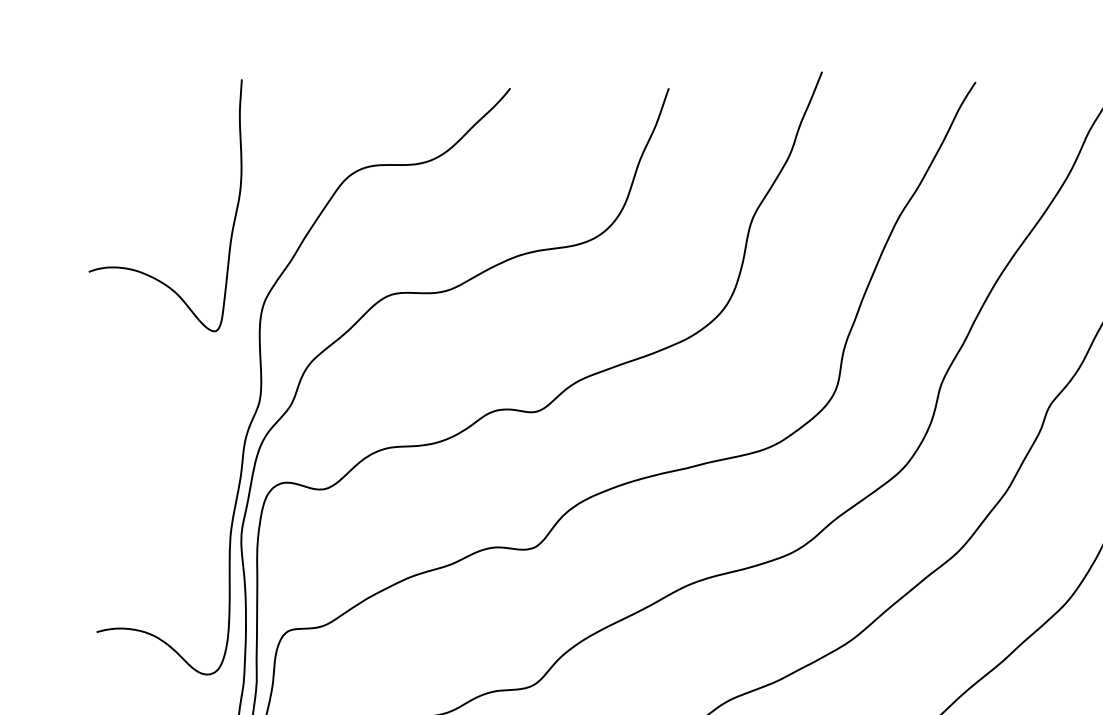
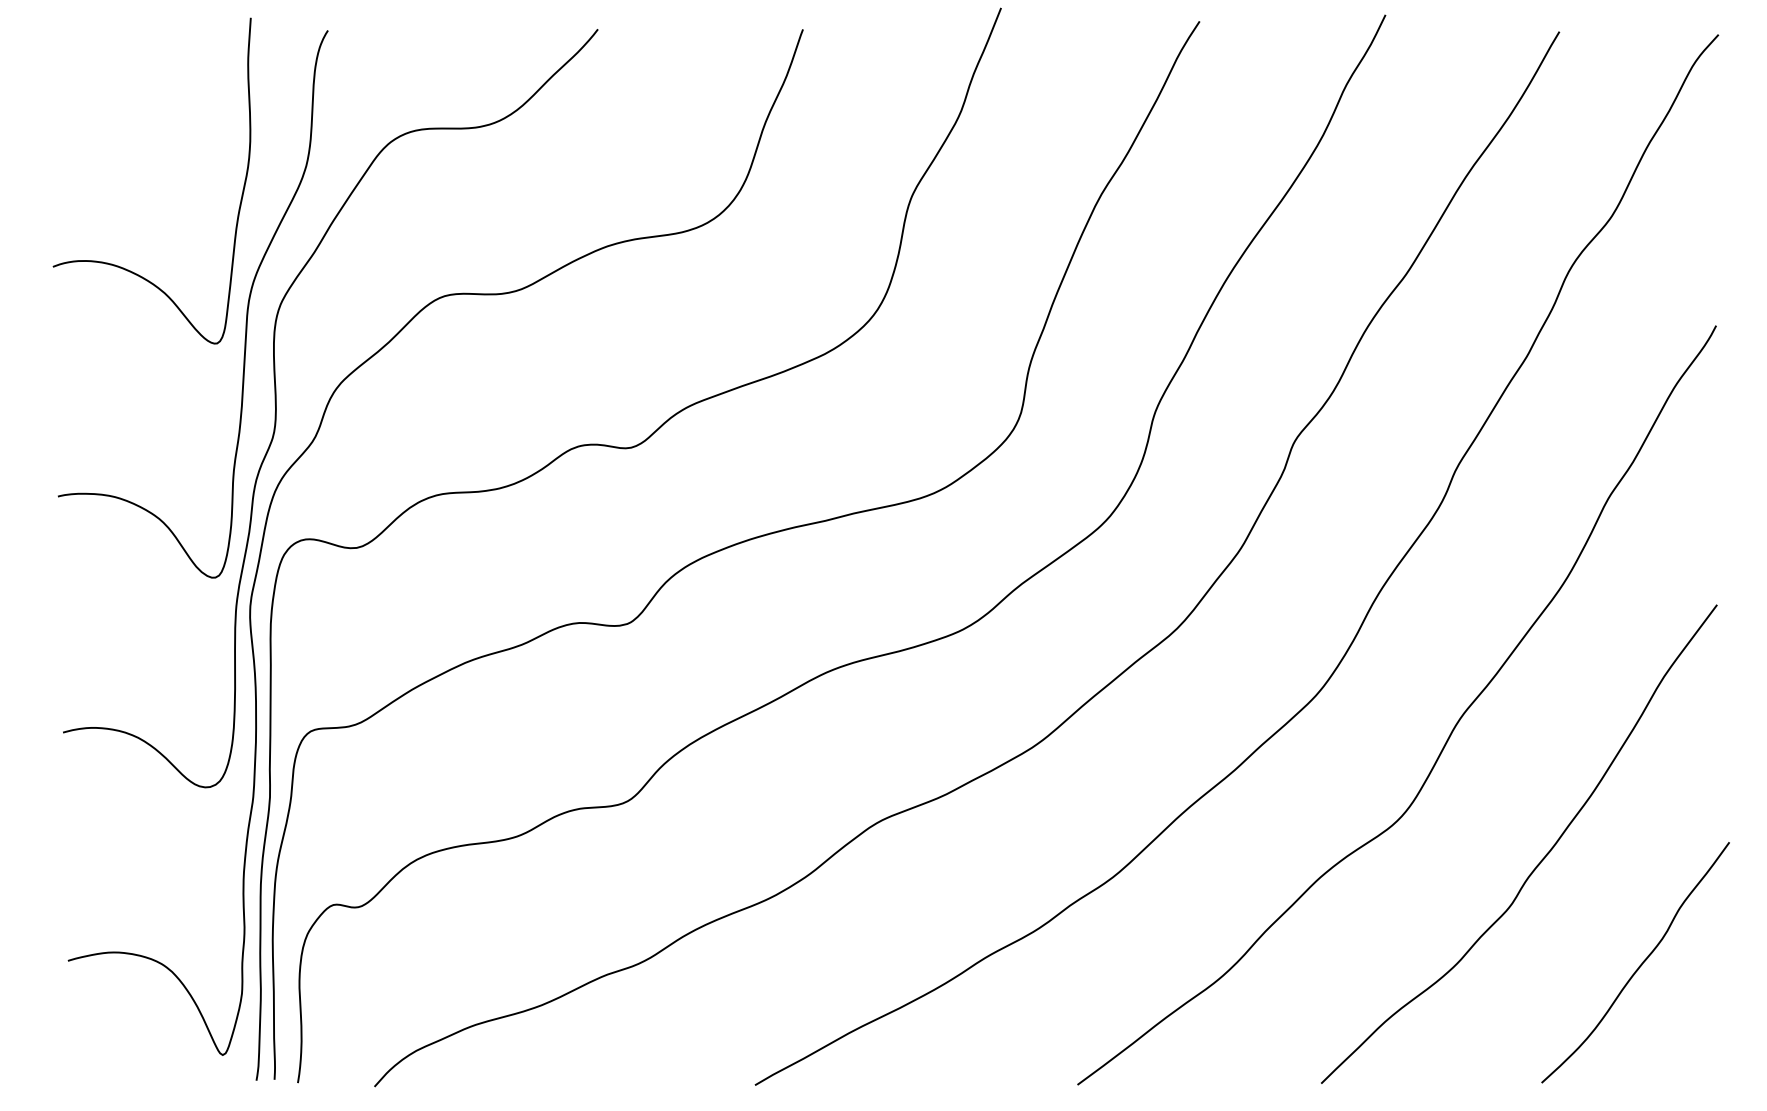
curve: (238, 304) -> (246, 309), added

